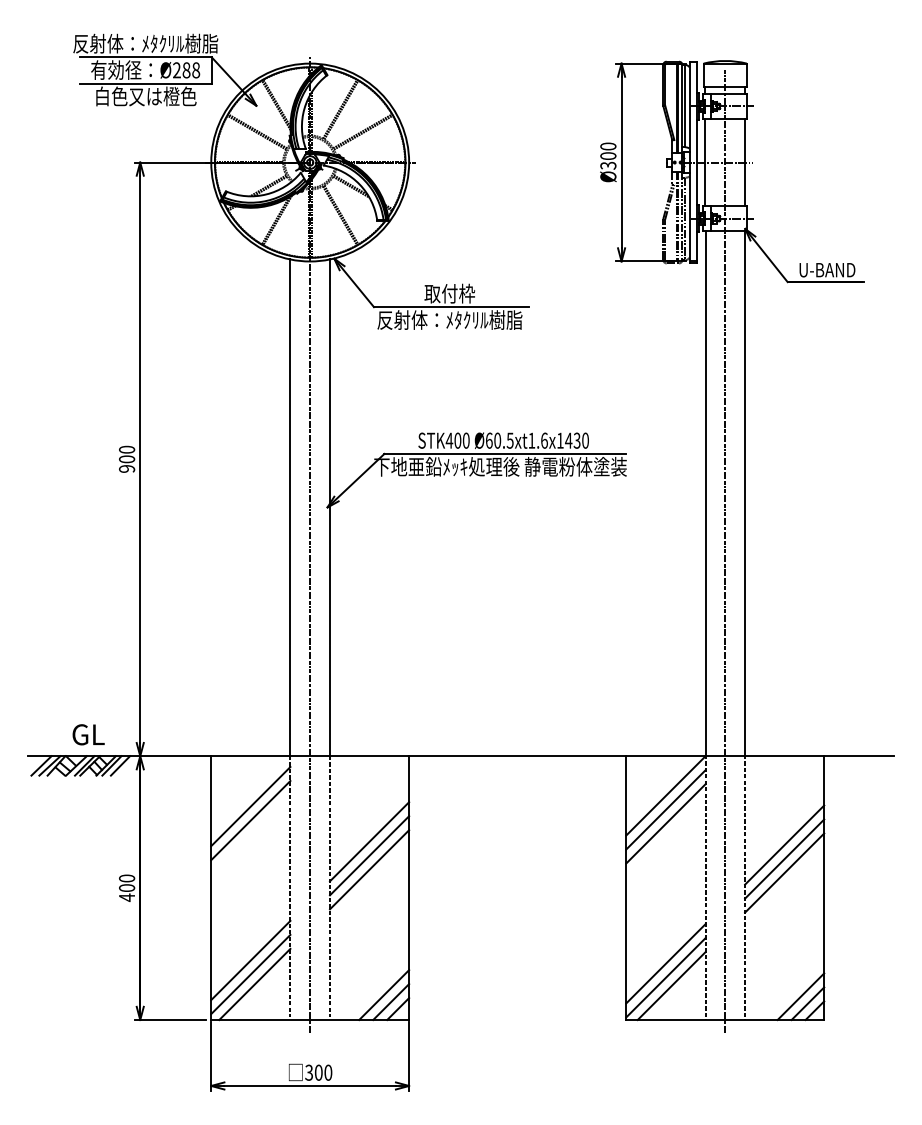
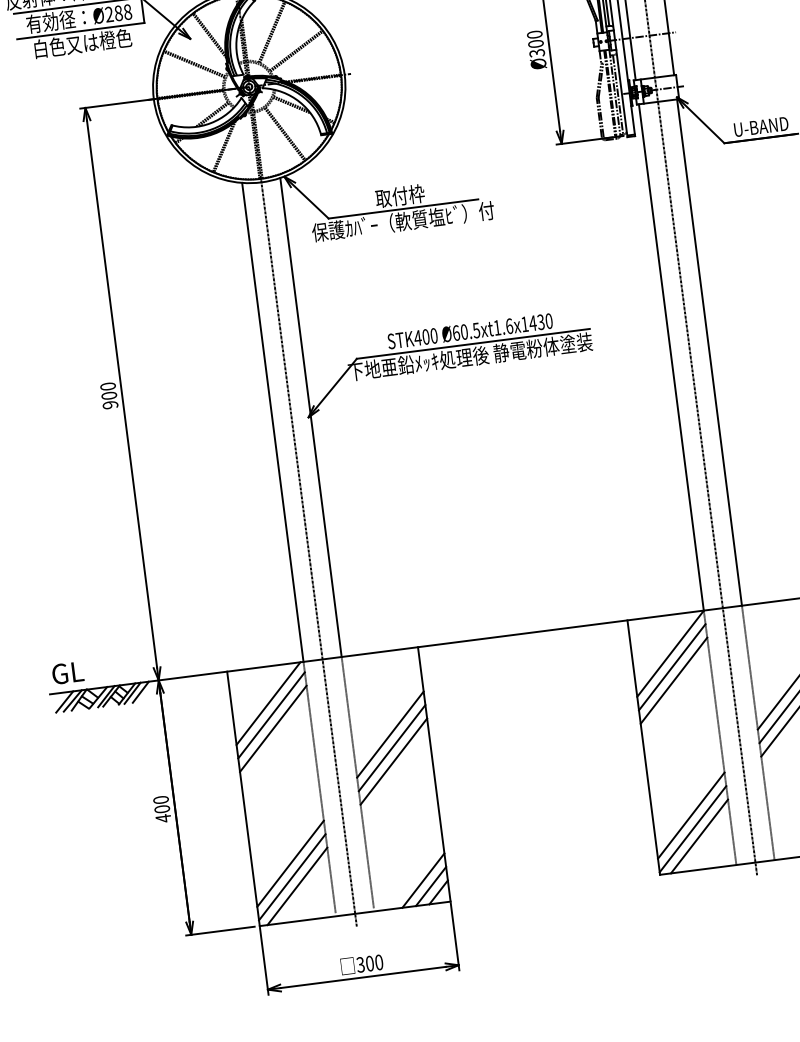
text: (449, 320) -> (403, 222), 反射体：ﾒﾀｸﾘﾙ樹脂 -> 保護ｶﾊﾞｰ（軟質塩ﾋﾞ）付
text: (88, 734) -> (67, 672), moved
line: (249, 794) -> (268, 703), added

